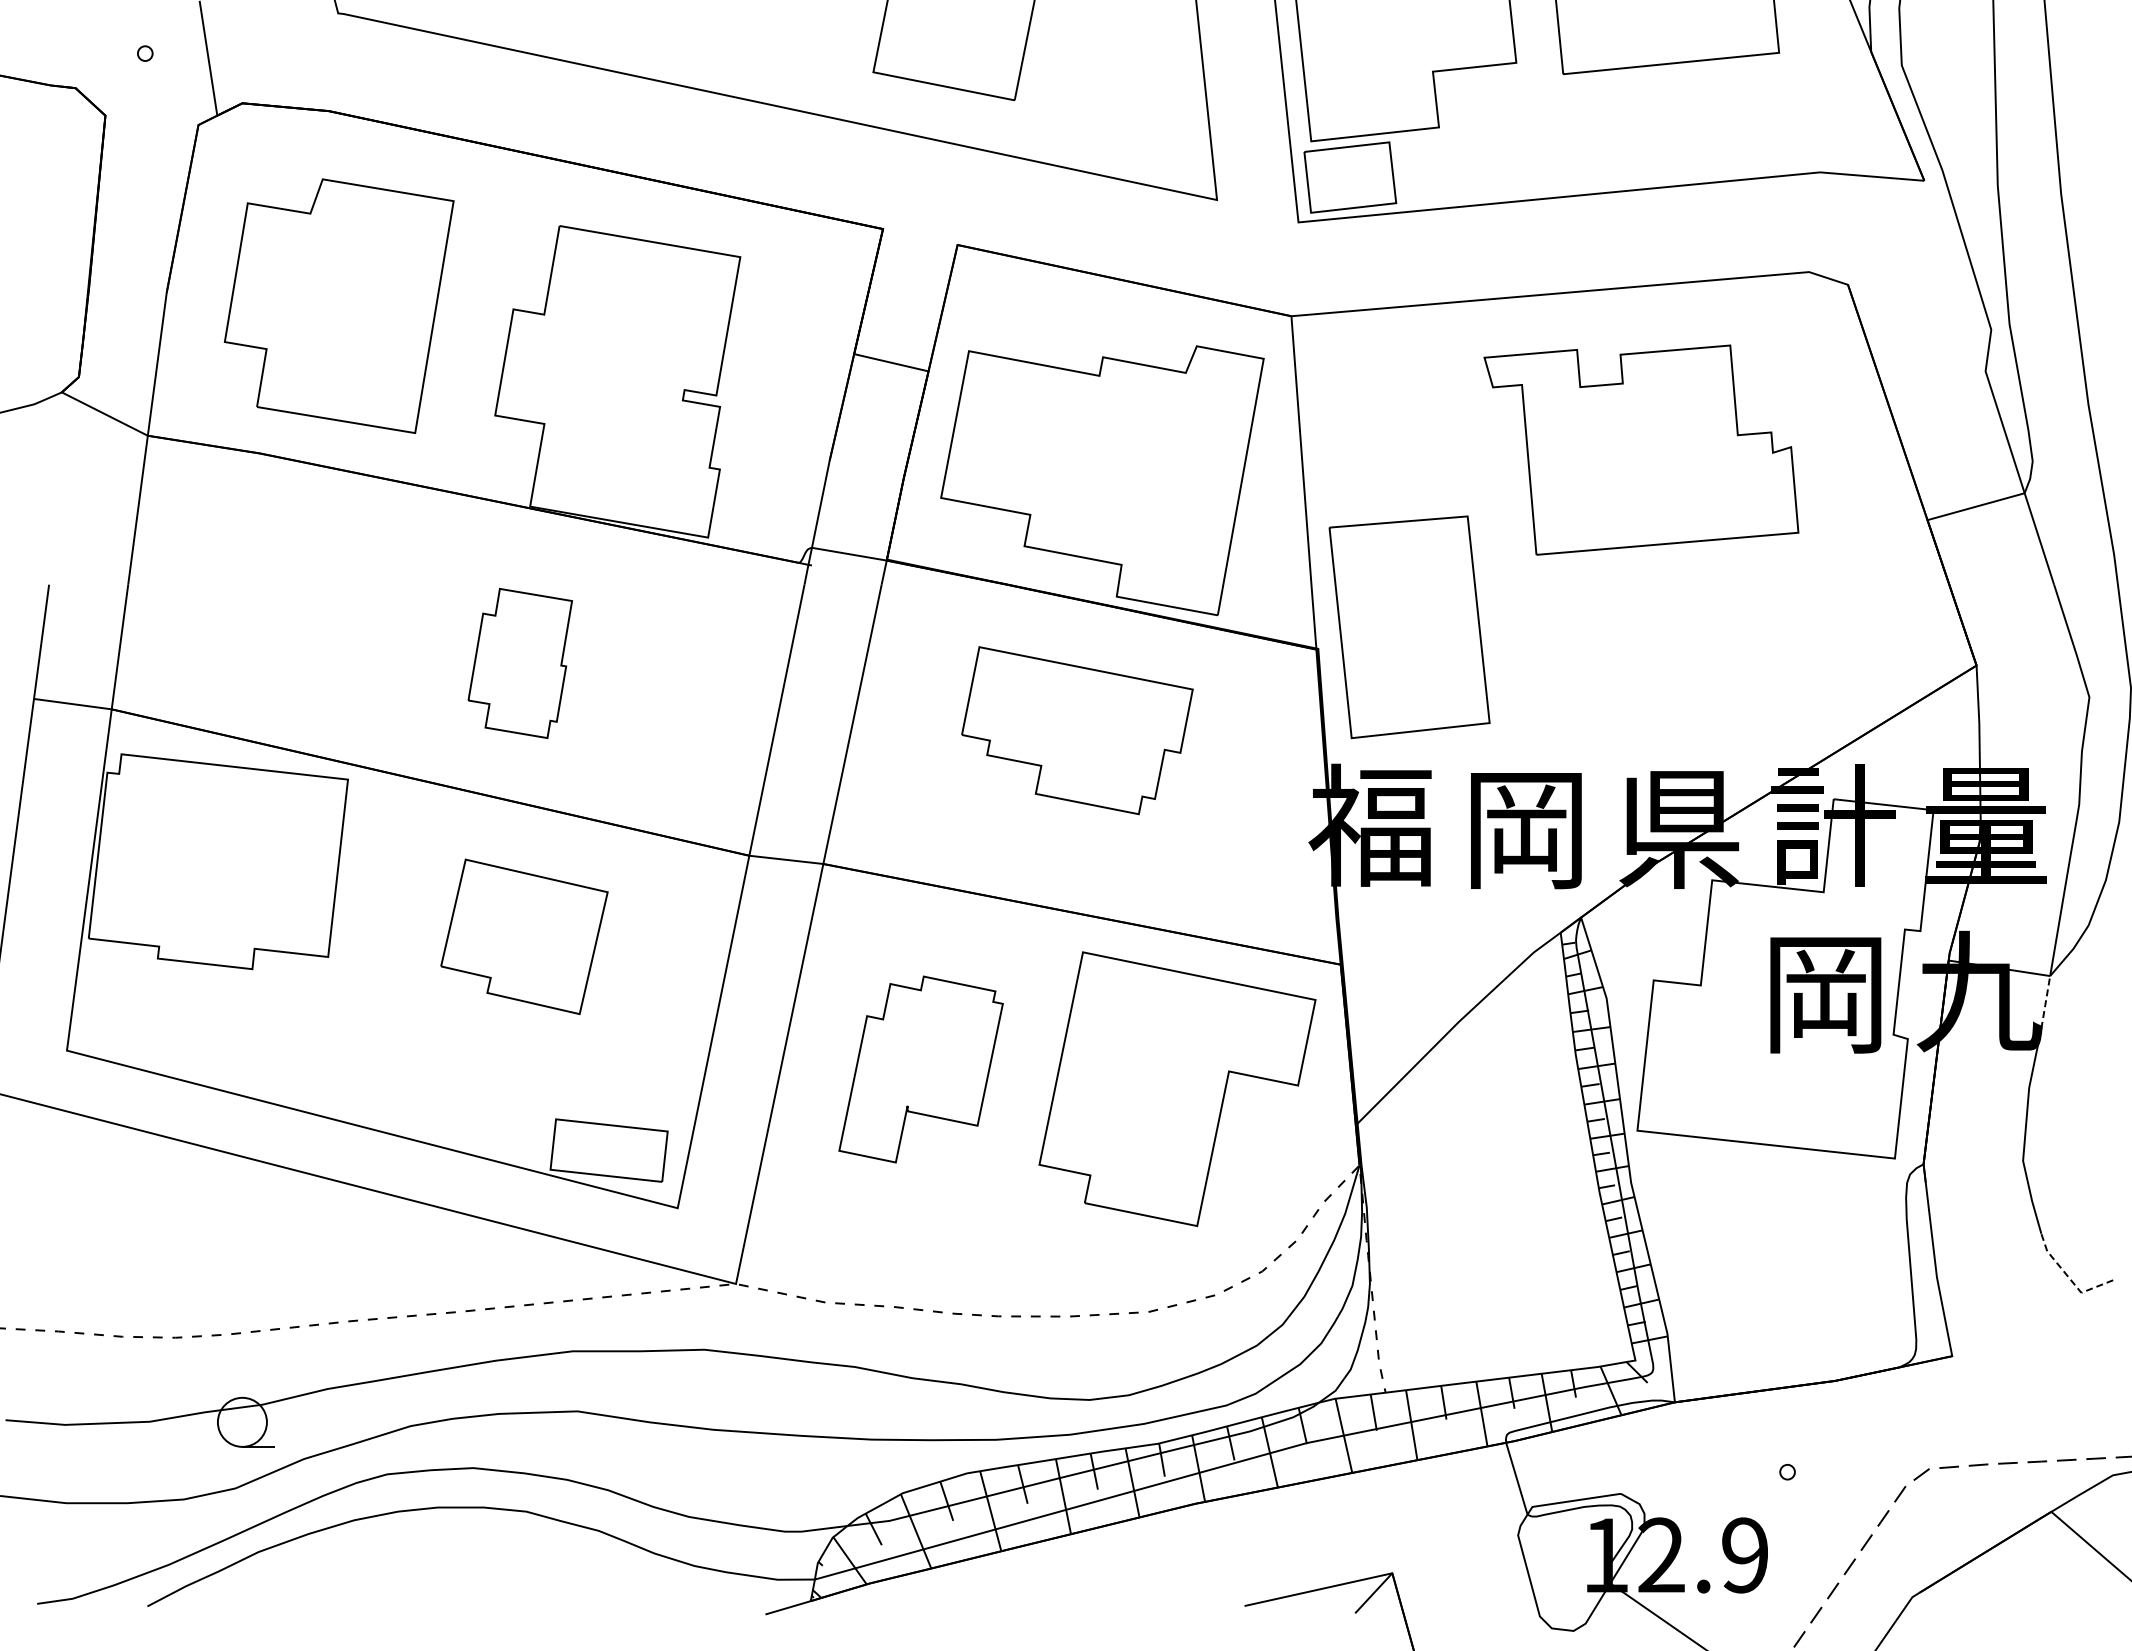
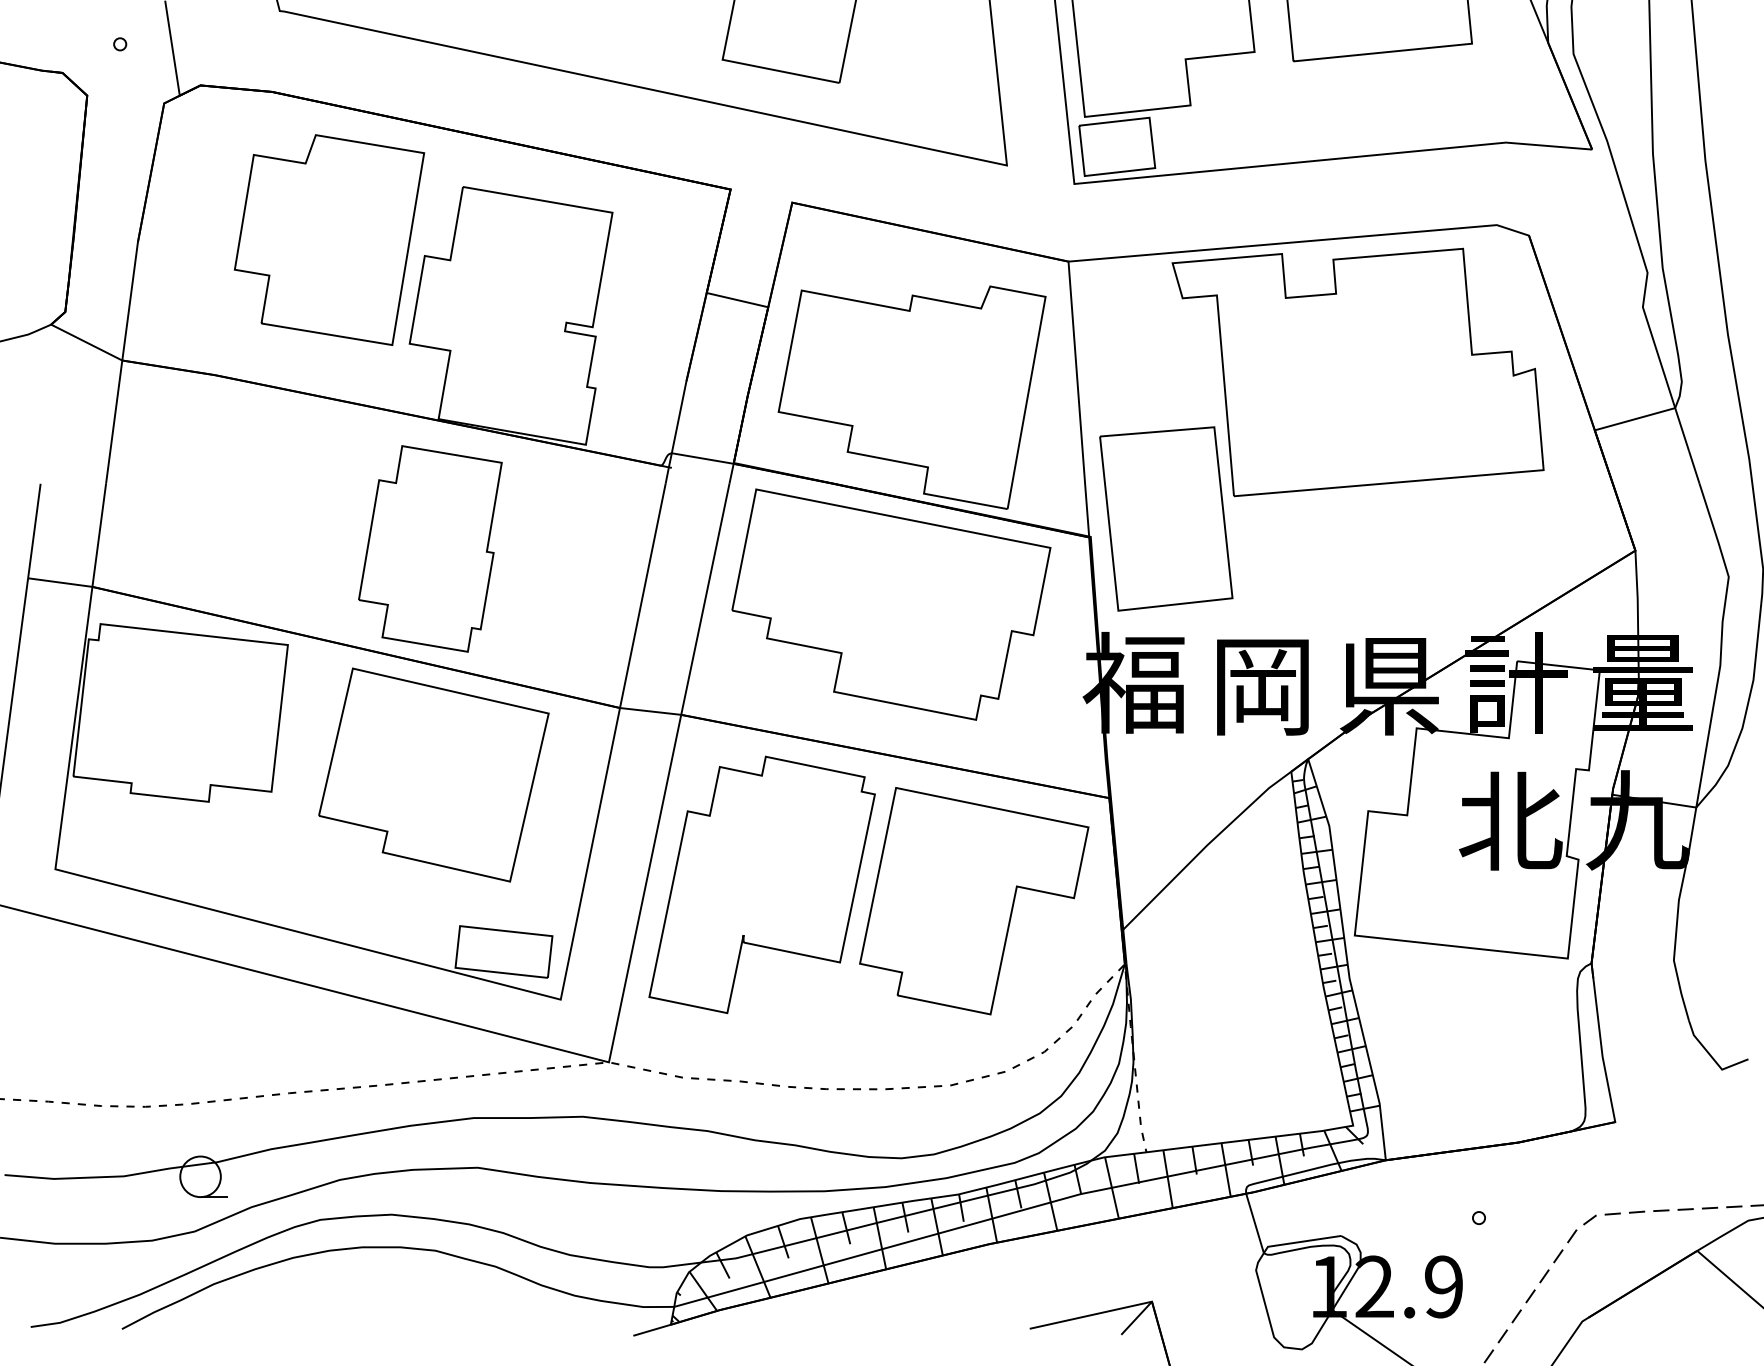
part: (338, 306) -> (328, 240), moved
part: (1641, 449) -> (1358, 371), size x1.43
part: (520, 663) -> (430, 548), size x1.67
part: (1077, 730) -> (891, 604), size x1.67
part: (524, 936) -> (433, 774), size x1.67
text: (1825, 992) -> (1510, 821), 岡 -> 北
line: (2045, 1002) -> (1692, 829), dashed -> solid
part: (920, 1069) -> (761, 884), size x1.67
line: (2069, 1278) -> (1712, 1057), dashed -> solid

